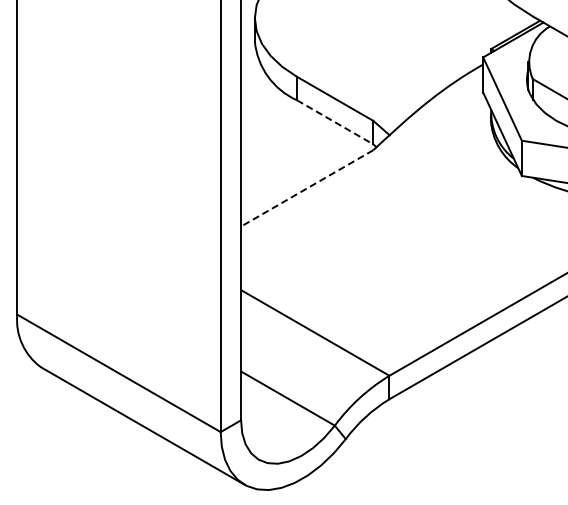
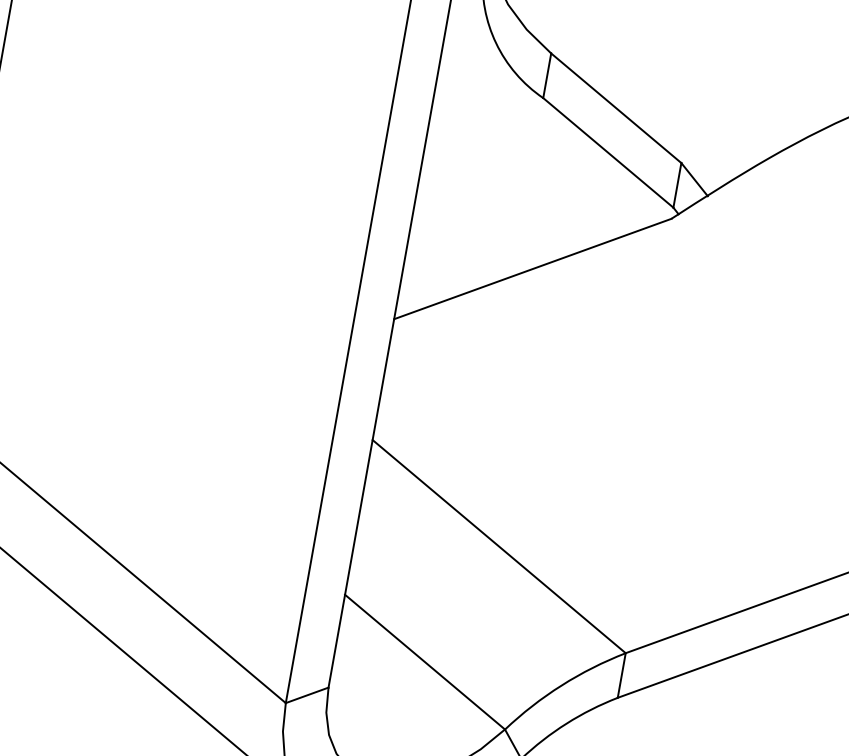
line: (335, 122) -> (608, 153), dashed -> solid
line: (306, 188) -> (531, 269), dashed -> solid

